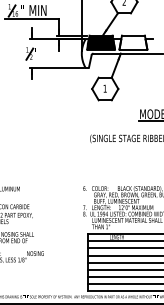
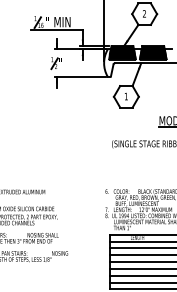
fill: (133, 42) -> (153, 52), added

